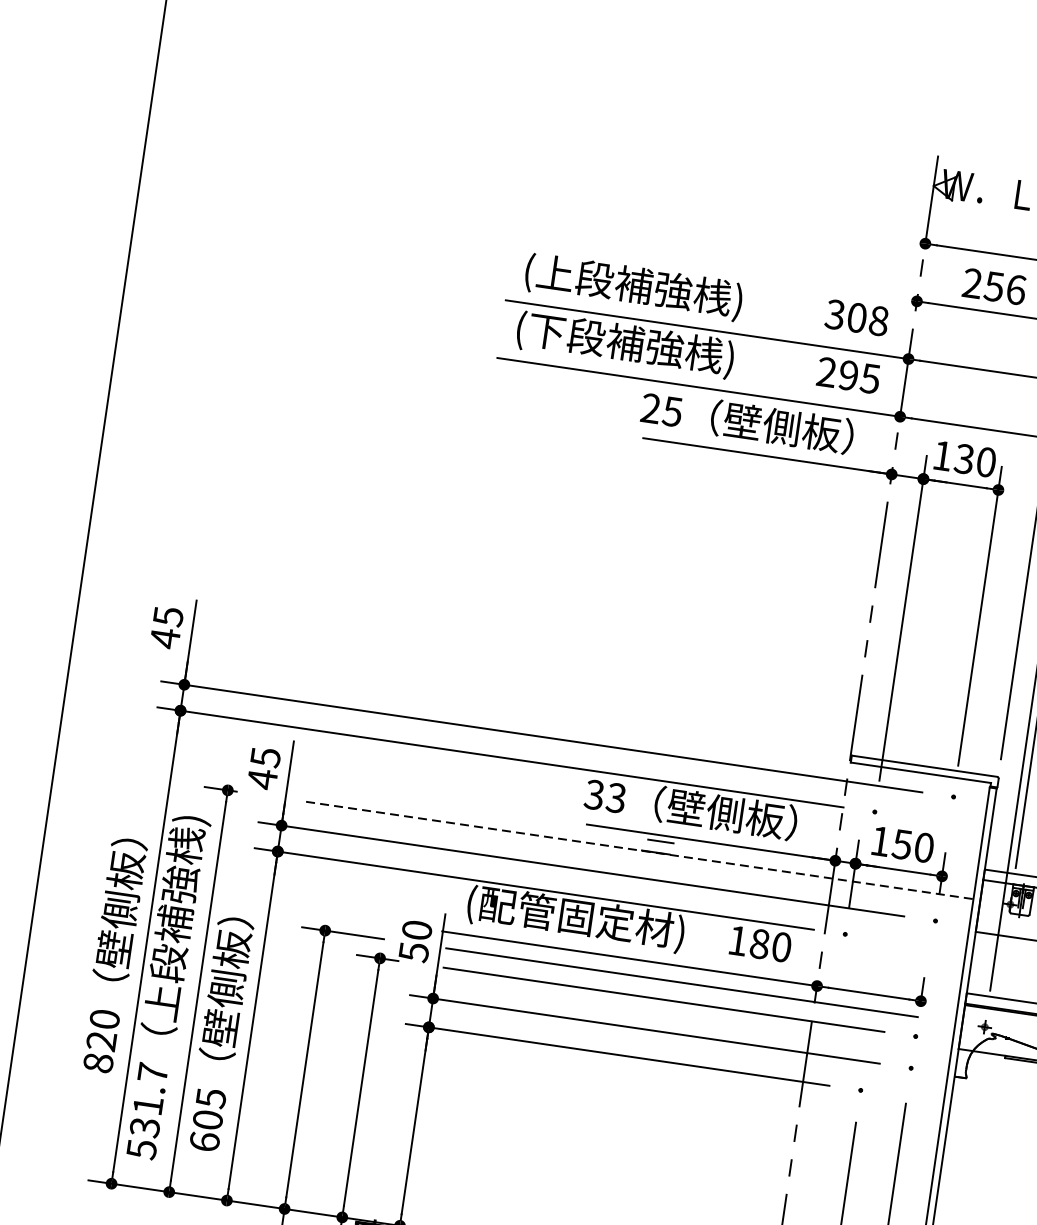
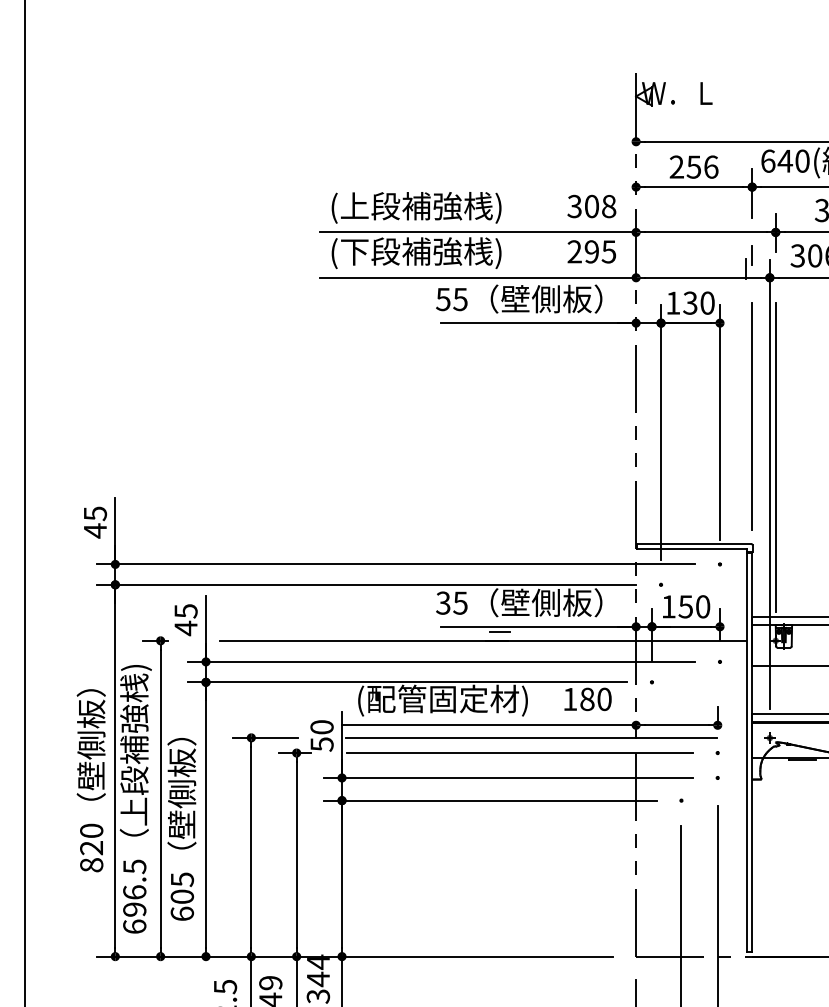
text: (651, 408) -> (443, 299), 25 -> 55
text: (616, 797) -> (460, 602), 33 -> 35
line: (638, 849) -> (483, 640), dashed -> solid
text: (147, 1110) -> (134, 896), 531.7 -> 696.5

